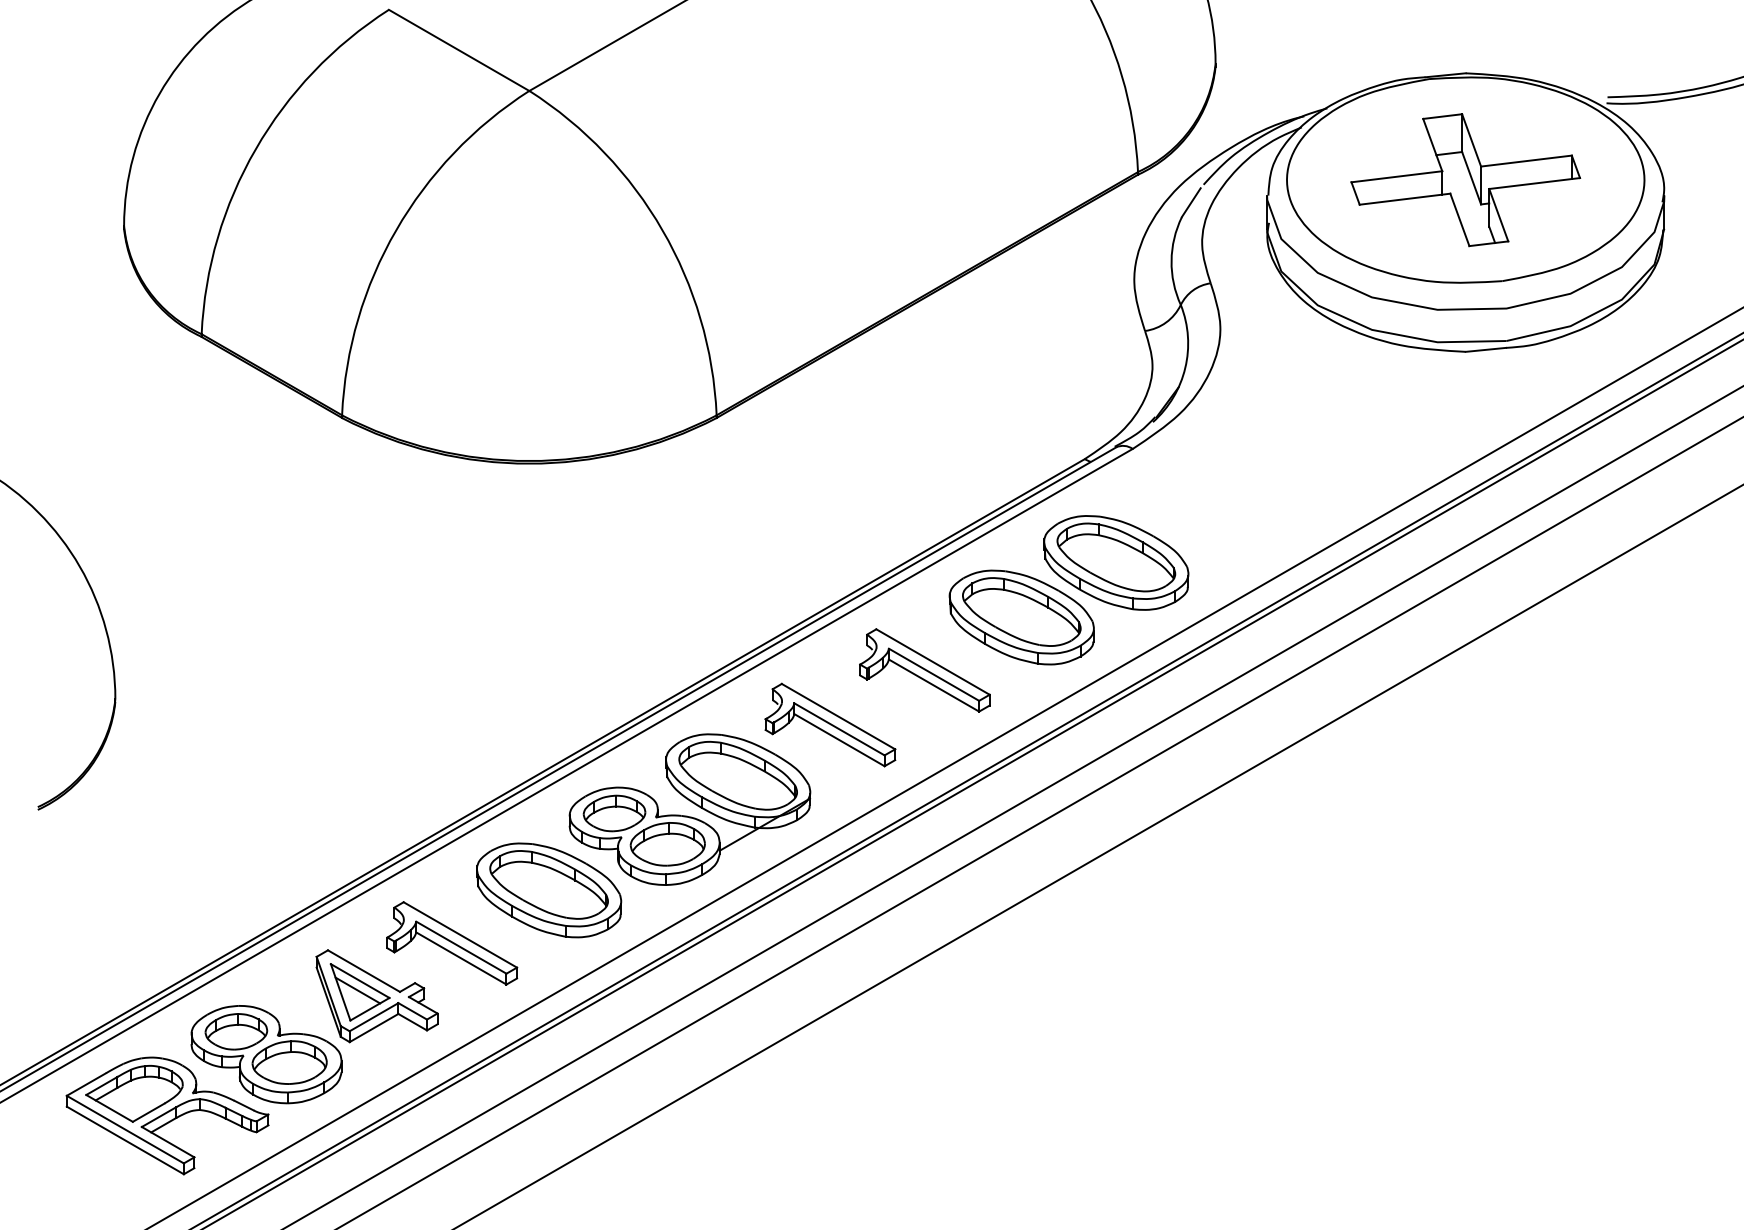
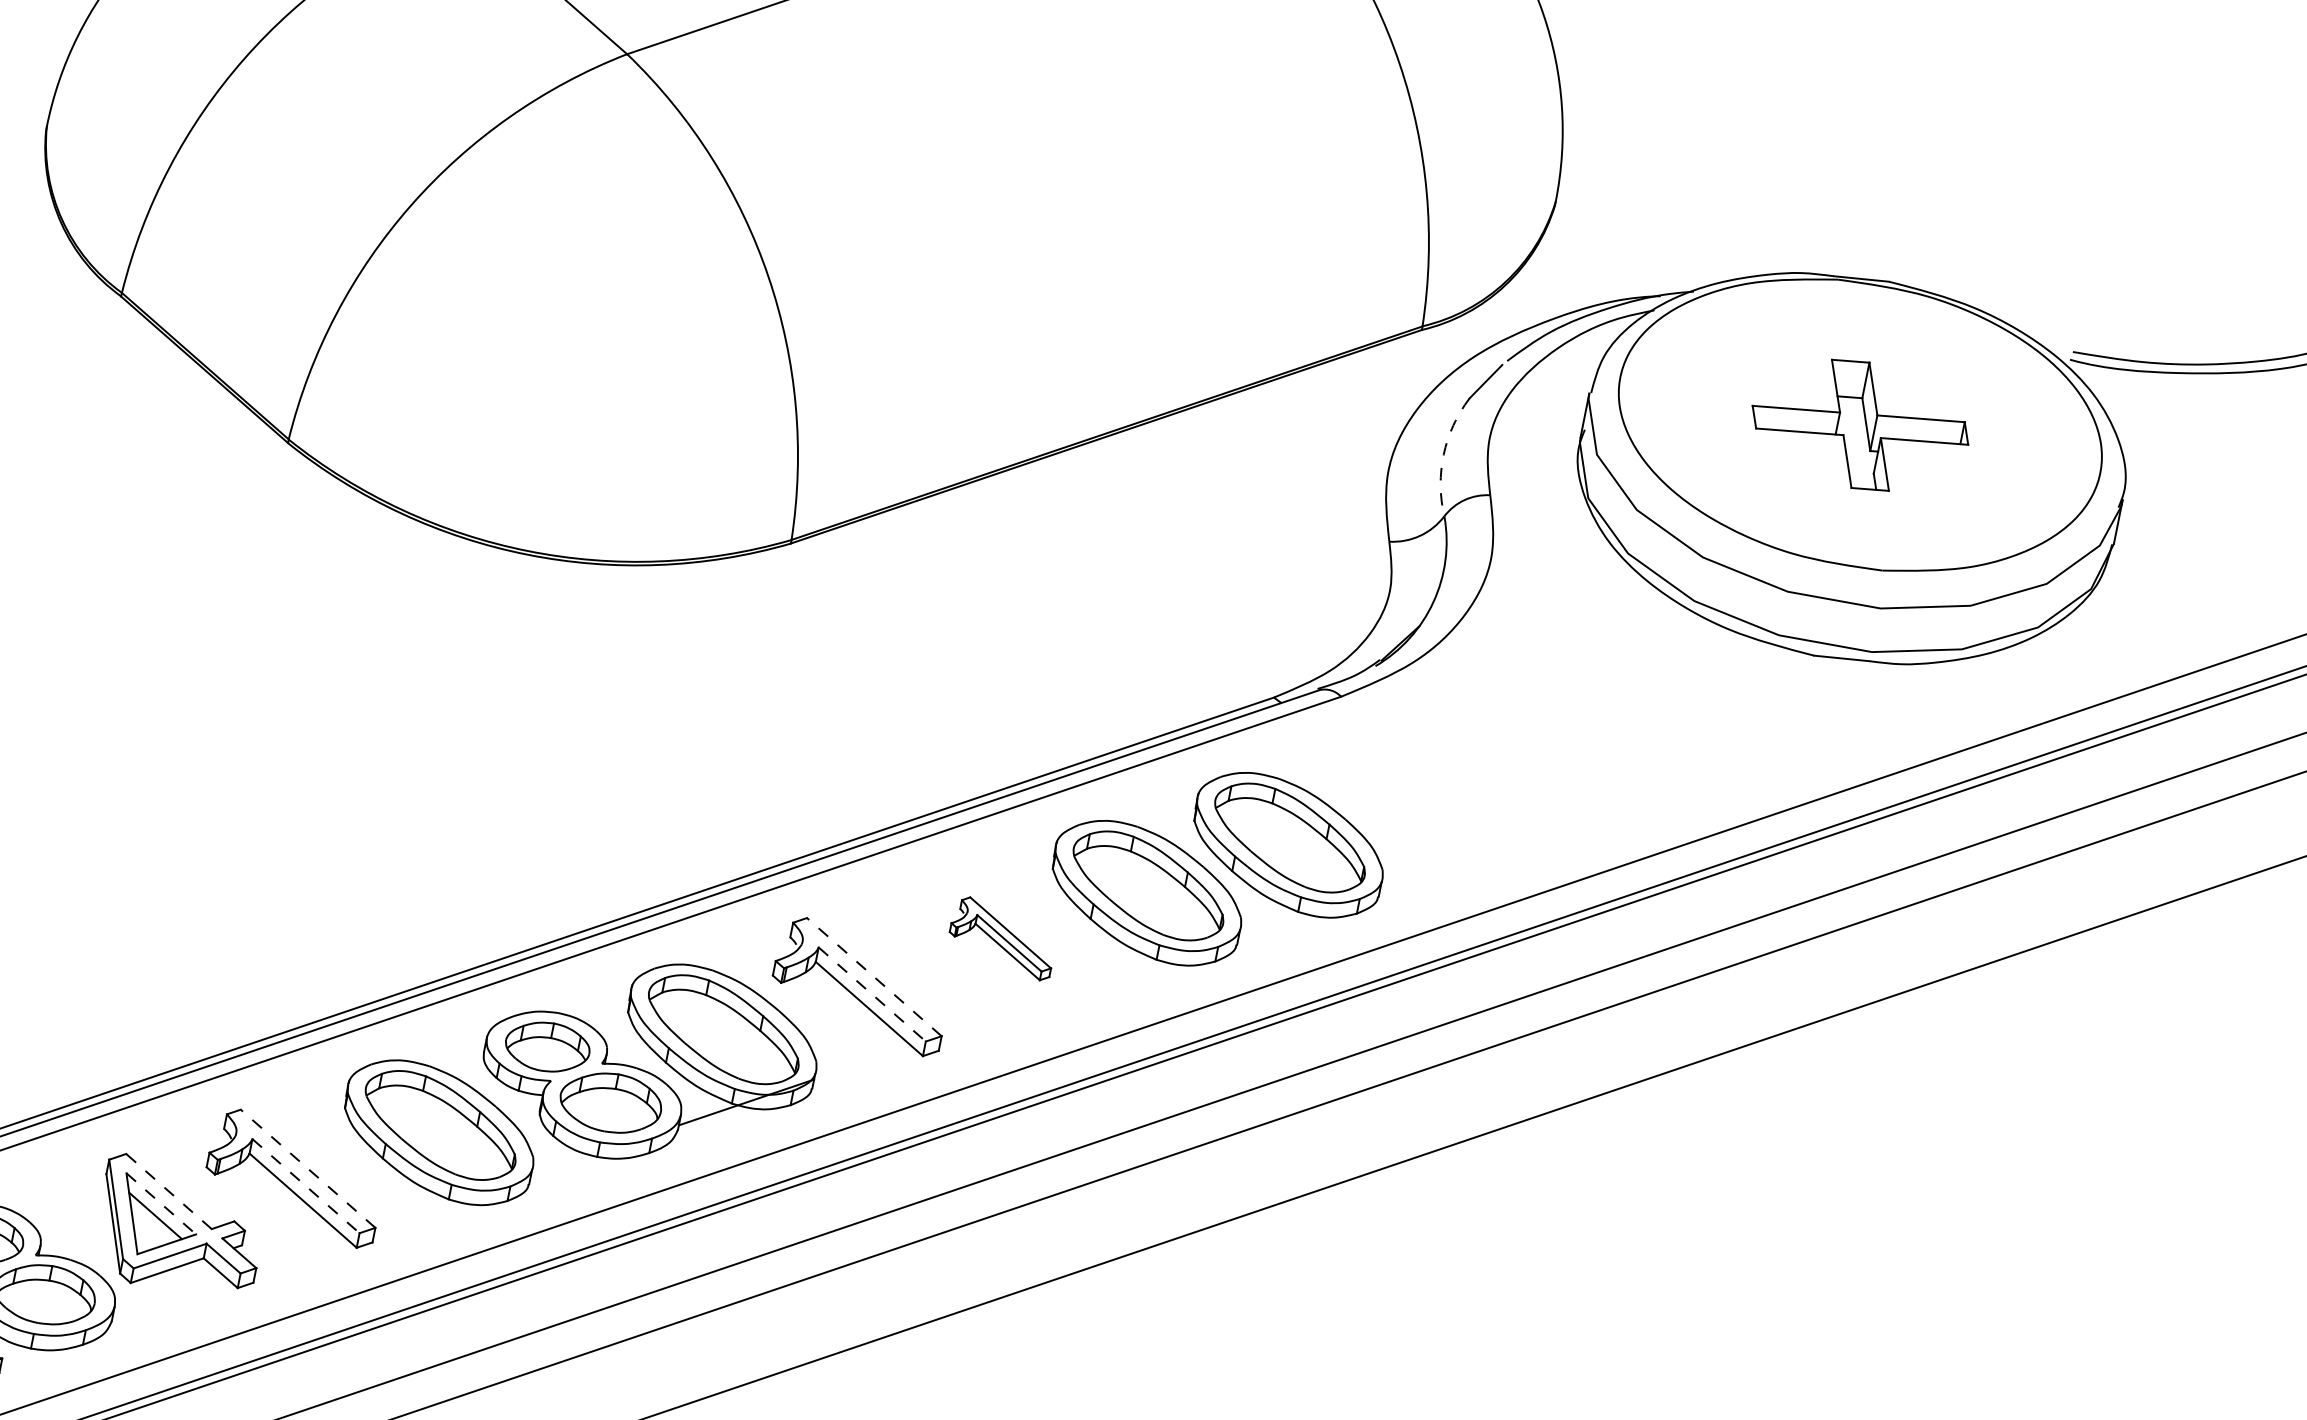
part: (1465, 180) -> (1859, 425), size x0.7
arc: (1171, 260) -> (1443, 454), solid -> dashed
part: (924, 670) -> (1002, 938), size x0.6
line: (838, 716) -> (874, 976), solid -> dashed
line: (839, 729) -> (872, 994), solid -> dashed
line: (459, 934) -> (307, 1167), solid -> dashed
line: (461, 947) -> (306, 1185), solid -> dashed
line: (363, 971) -> (168, 1191), solid -> dashed
line: (360, 981) -> (161, 1204), solid -> dashed

